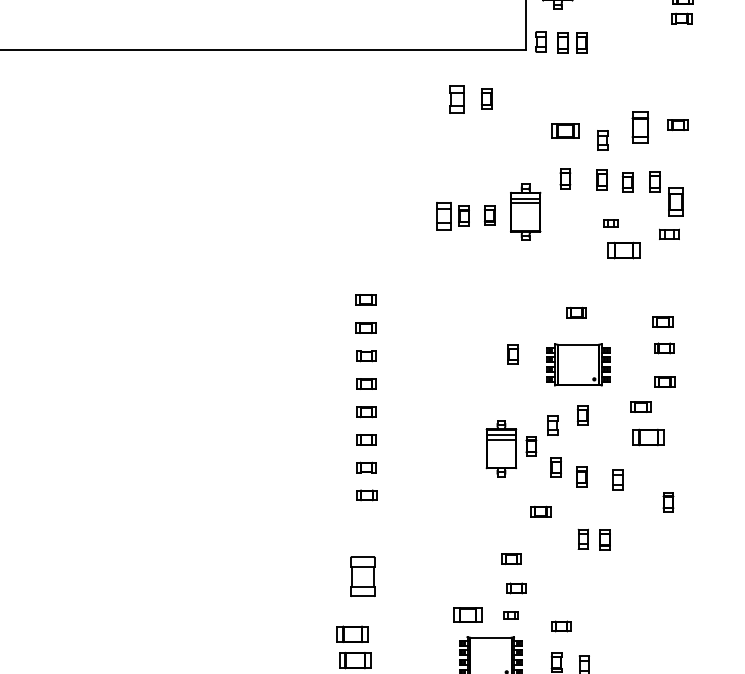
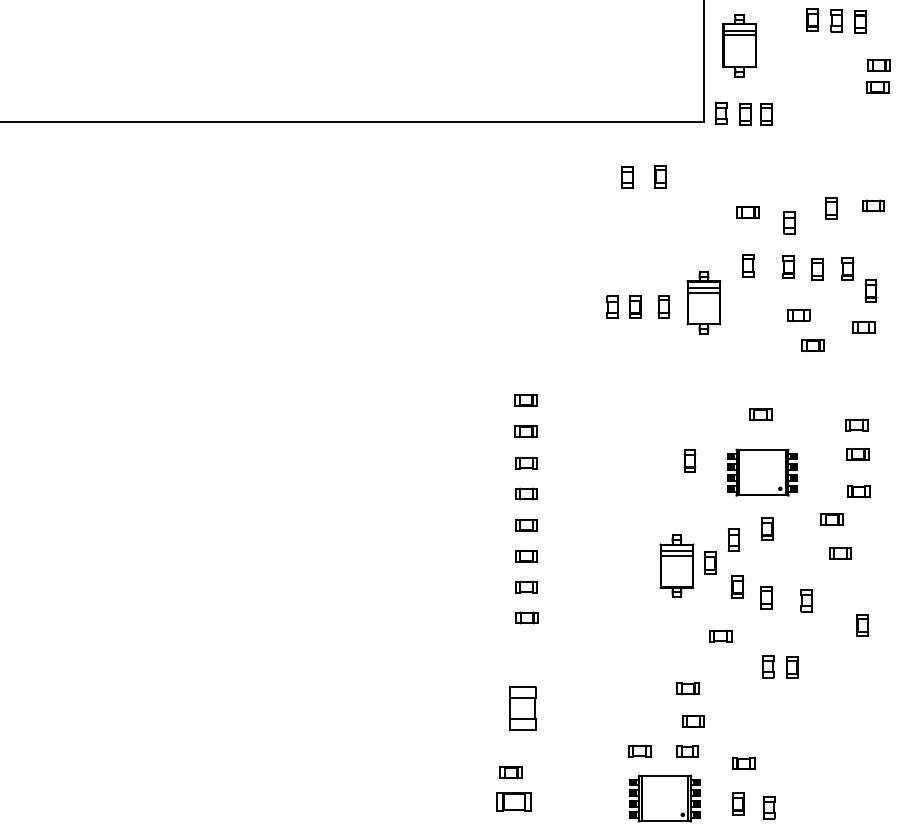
part: (457, 99) -> (627, 177), size x0.71
part: (640, 127) -> (831, 208), size x0.62
part: (564, 131) -> (747, 212), size x0.71
part: (675, 201) -> (870, 290), size x0.71
part: (443, 215) -> (612, 306), size x0.71
part: (610, 223) -> (798, 315), size x1.43
part: (623, 250) -> (812, 345), size x0.62
part: (648, 437) -> (840, 553), size x0.62
part: (467, 614) -> (639, 750), size x0.71
part: (510, 615) -> (687, 751), size x1.43
part: (351, 634) -> (510, 772), size x0.62

